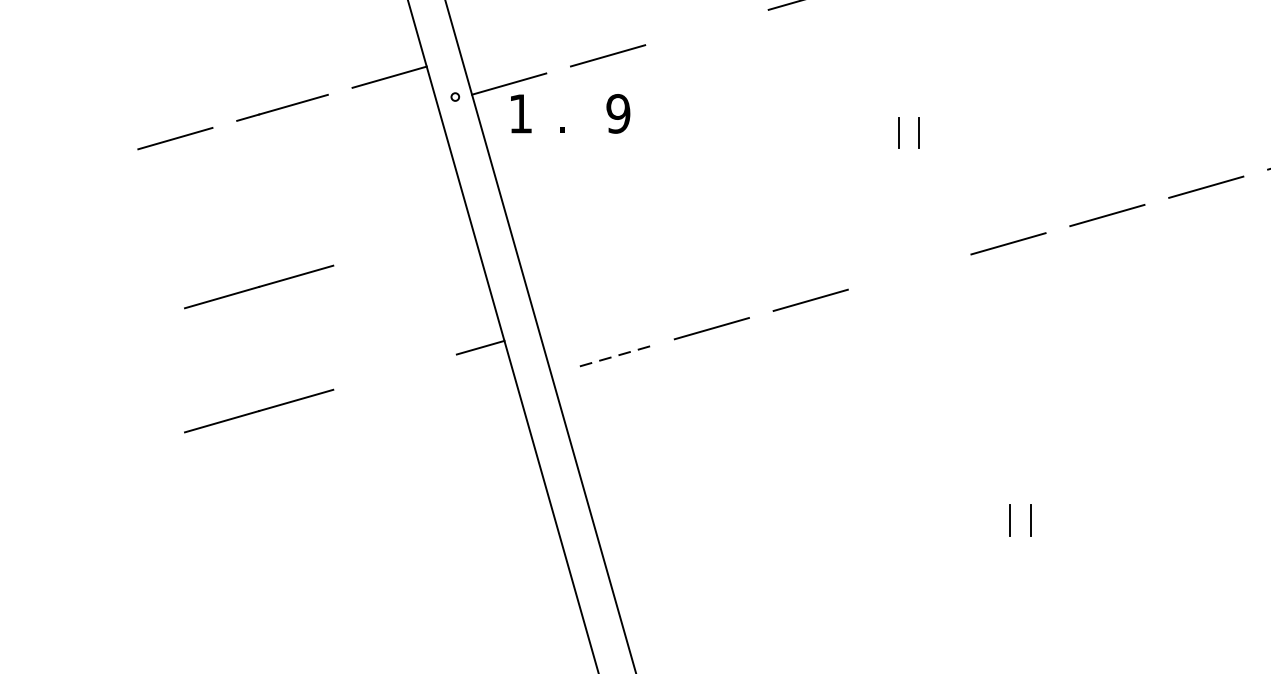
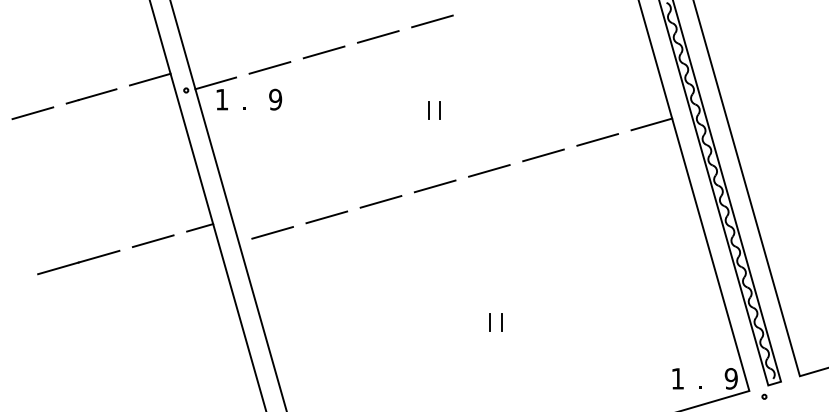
line: (705, 27) -> (323, 52), added
line: (908, 272) -> (434, 186), added
line: (258, 286) -> (78, 194), removed
line: (612, 356) -> (272, 232), dashed -> solid
line: (393, 372) -> (152, 241), added

